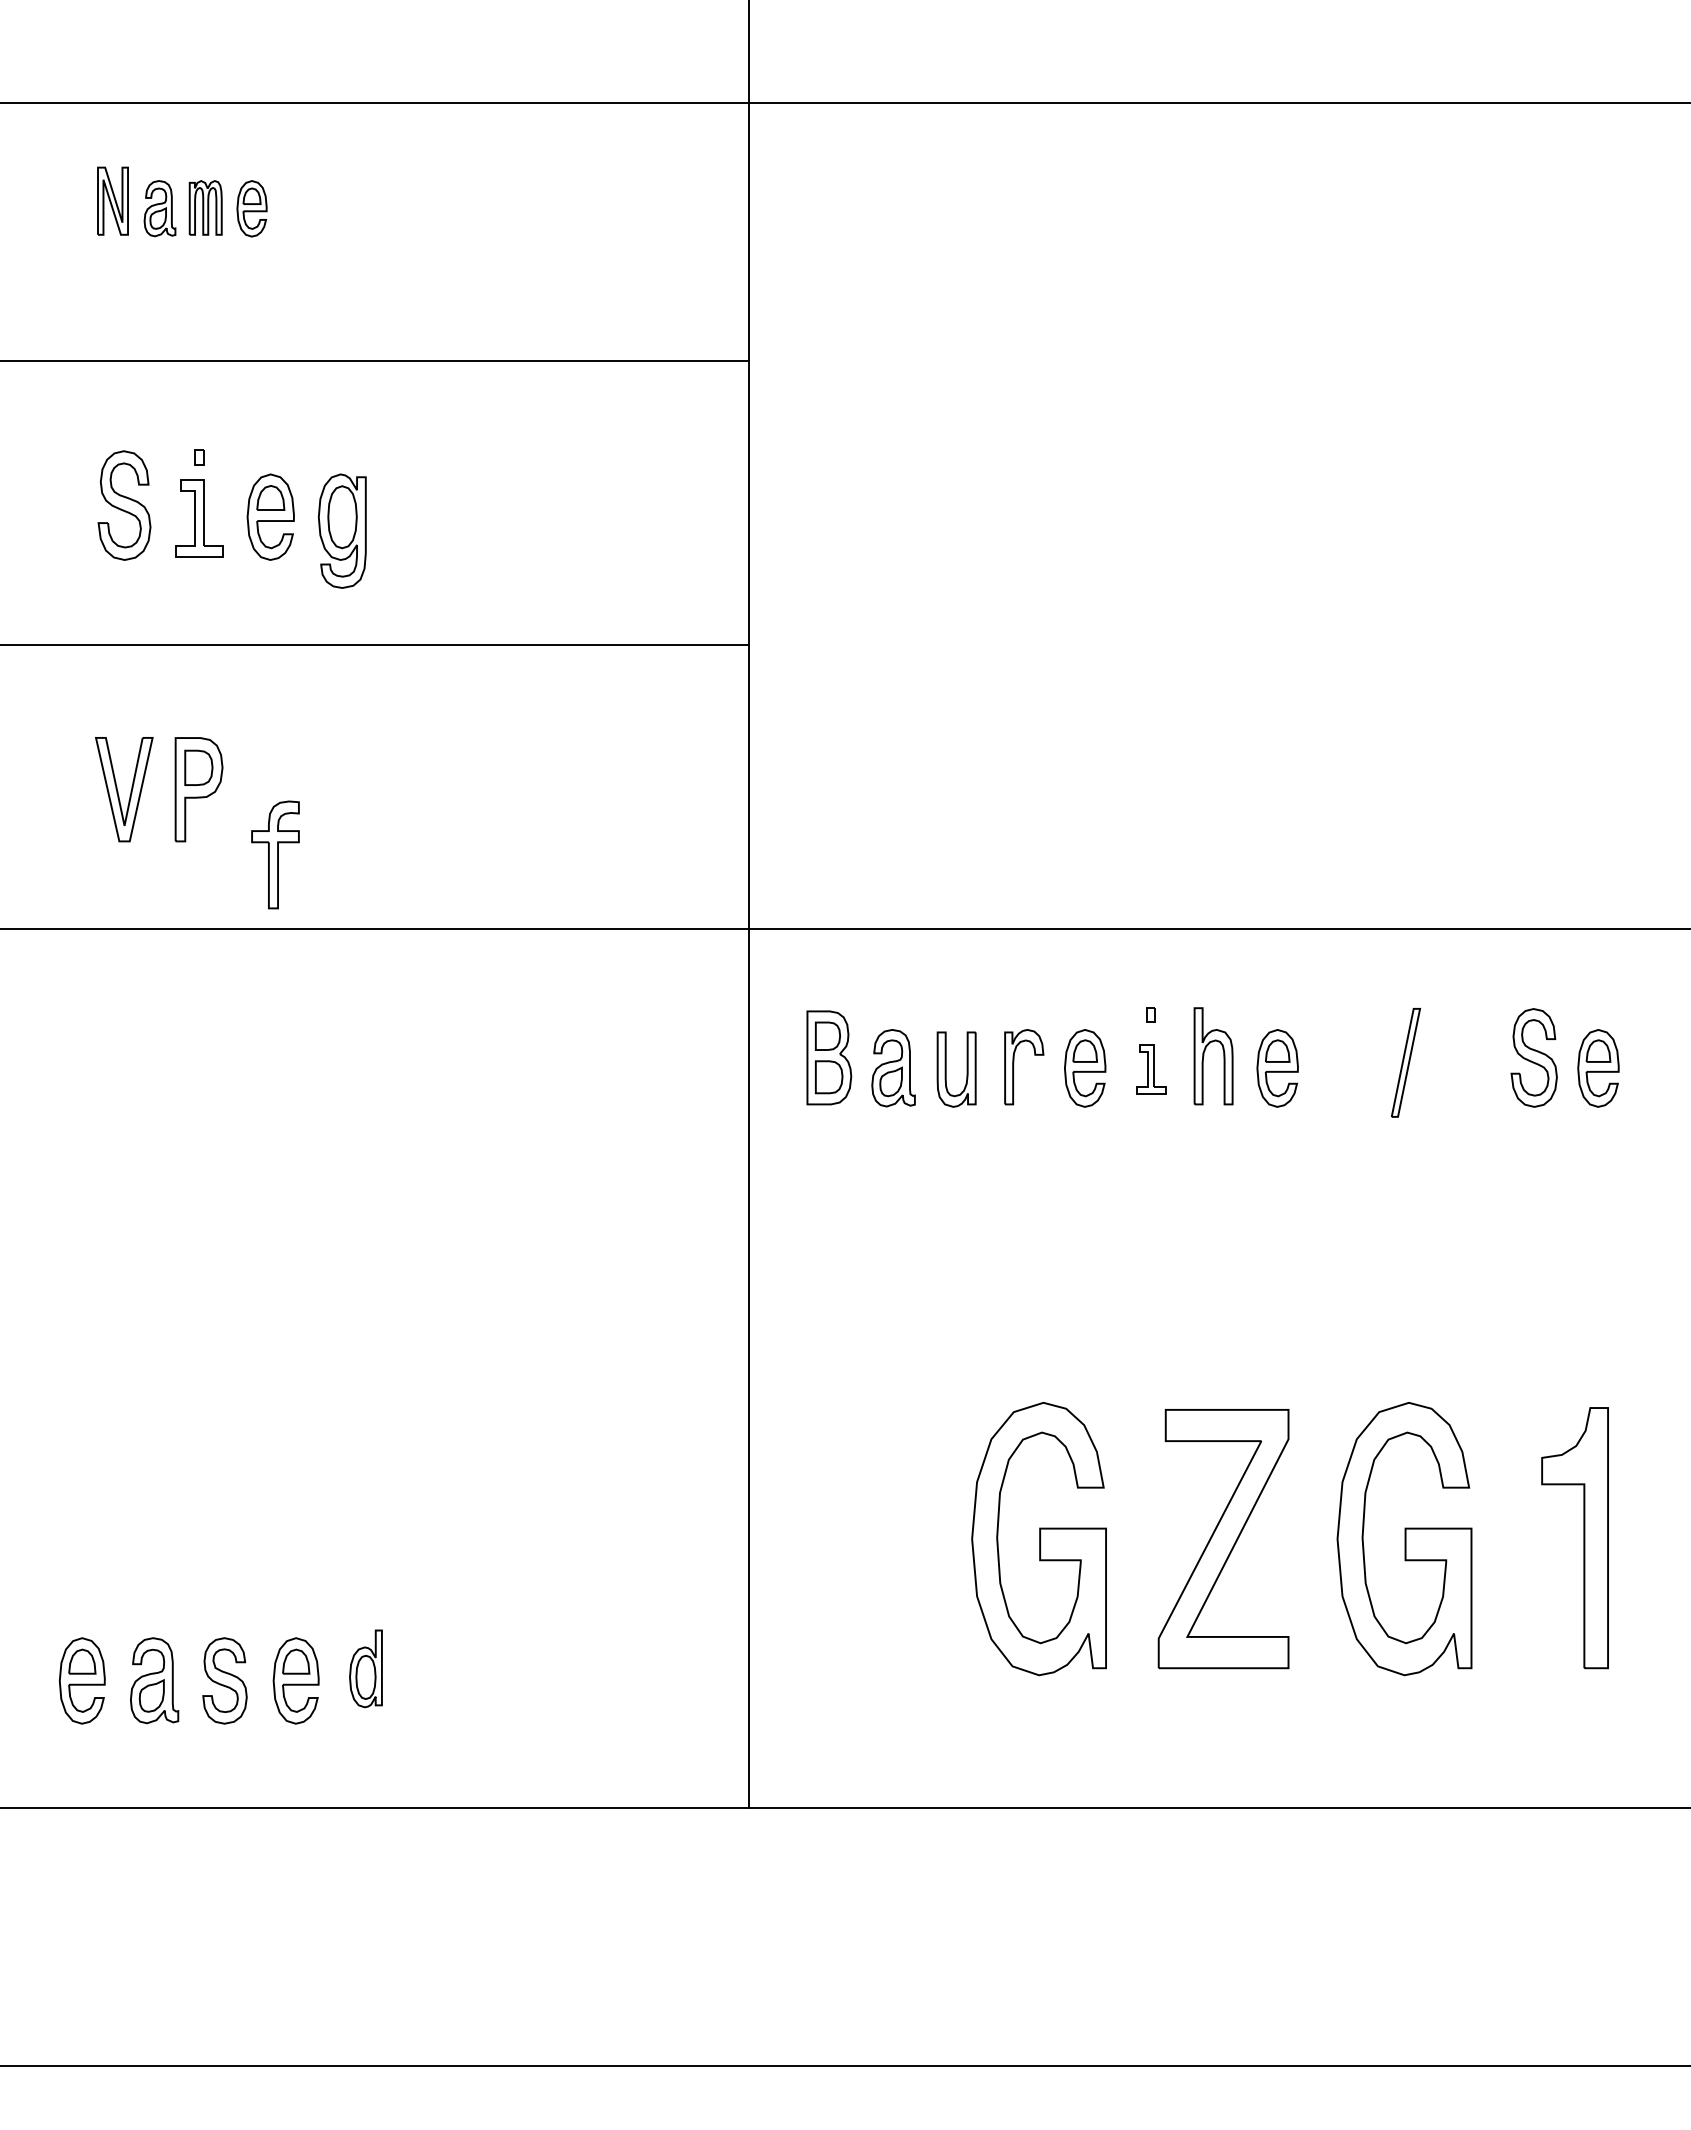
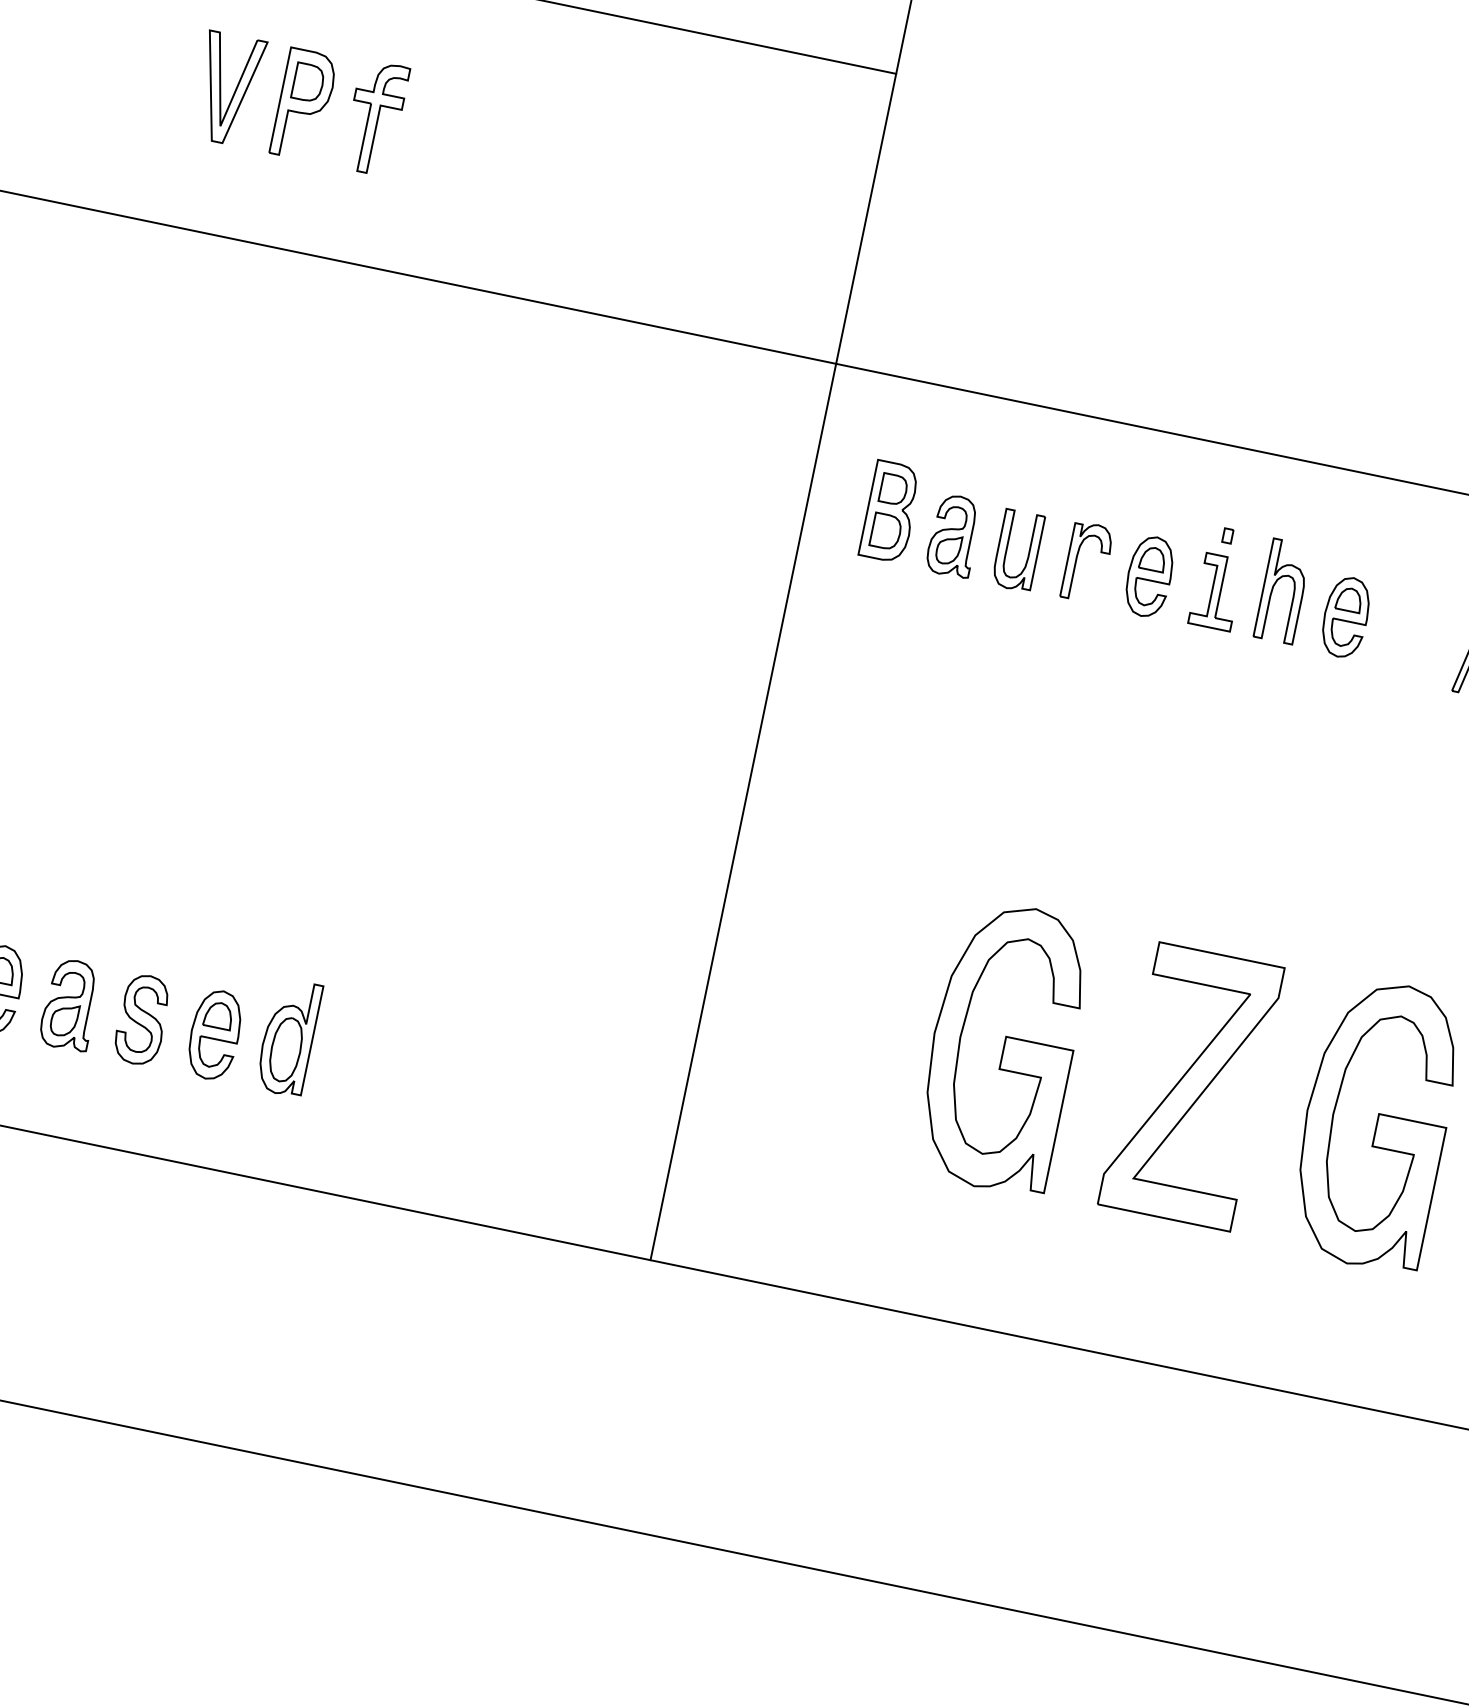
part: (275, 854) -> (375, 117), moved
part: (1151, 1069) -> (1216, 591), size x1.43
part: (365, 1668) -> (288, 1036), size x1.43

